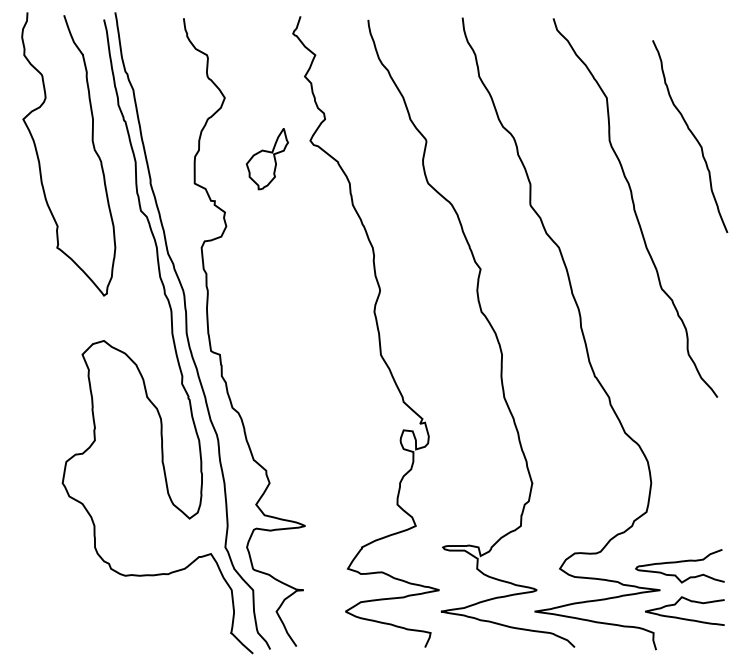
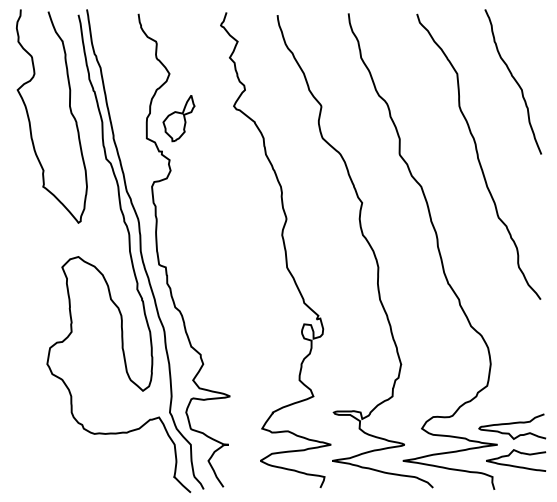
curve: (691, 134) -> (514, 80), moved
part: (266, 159) -> (178, 118), moved

